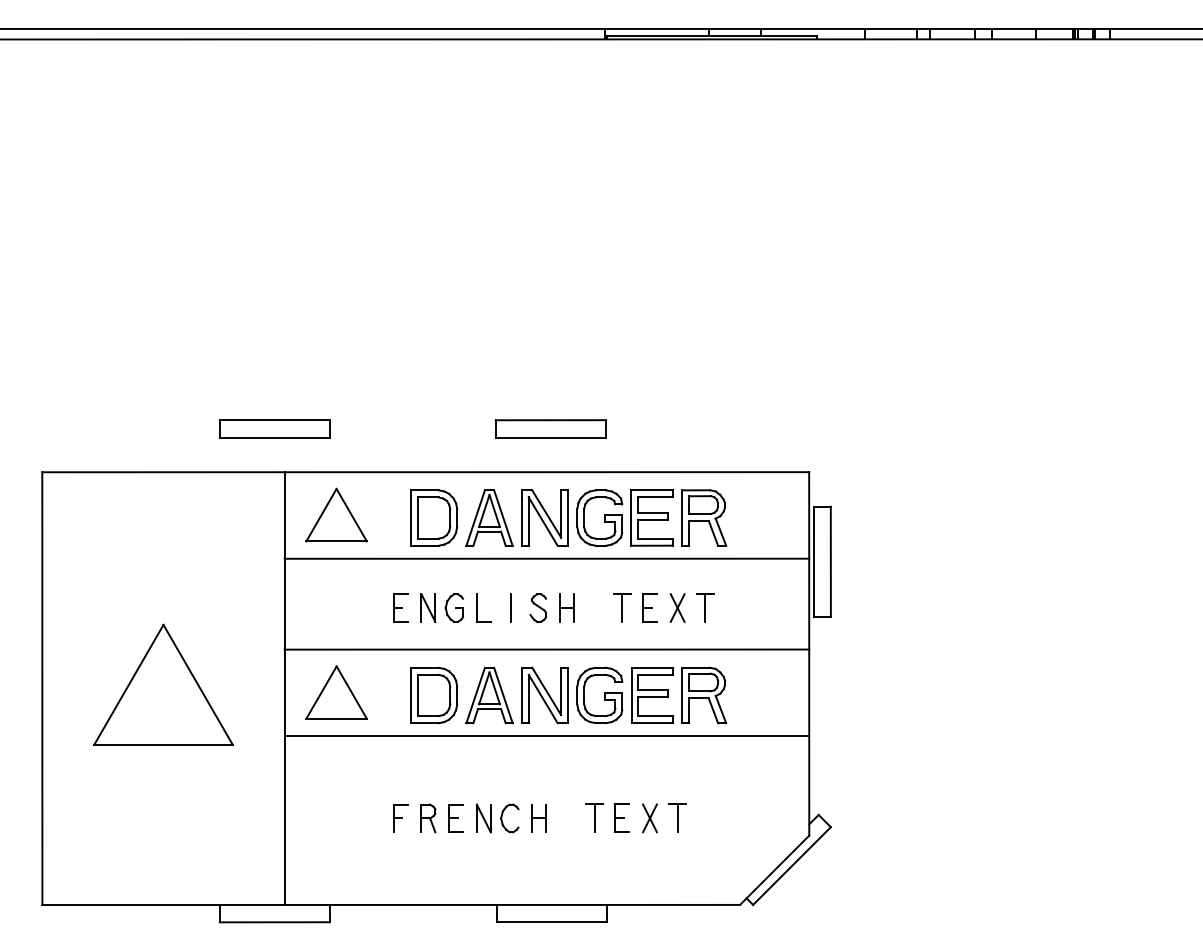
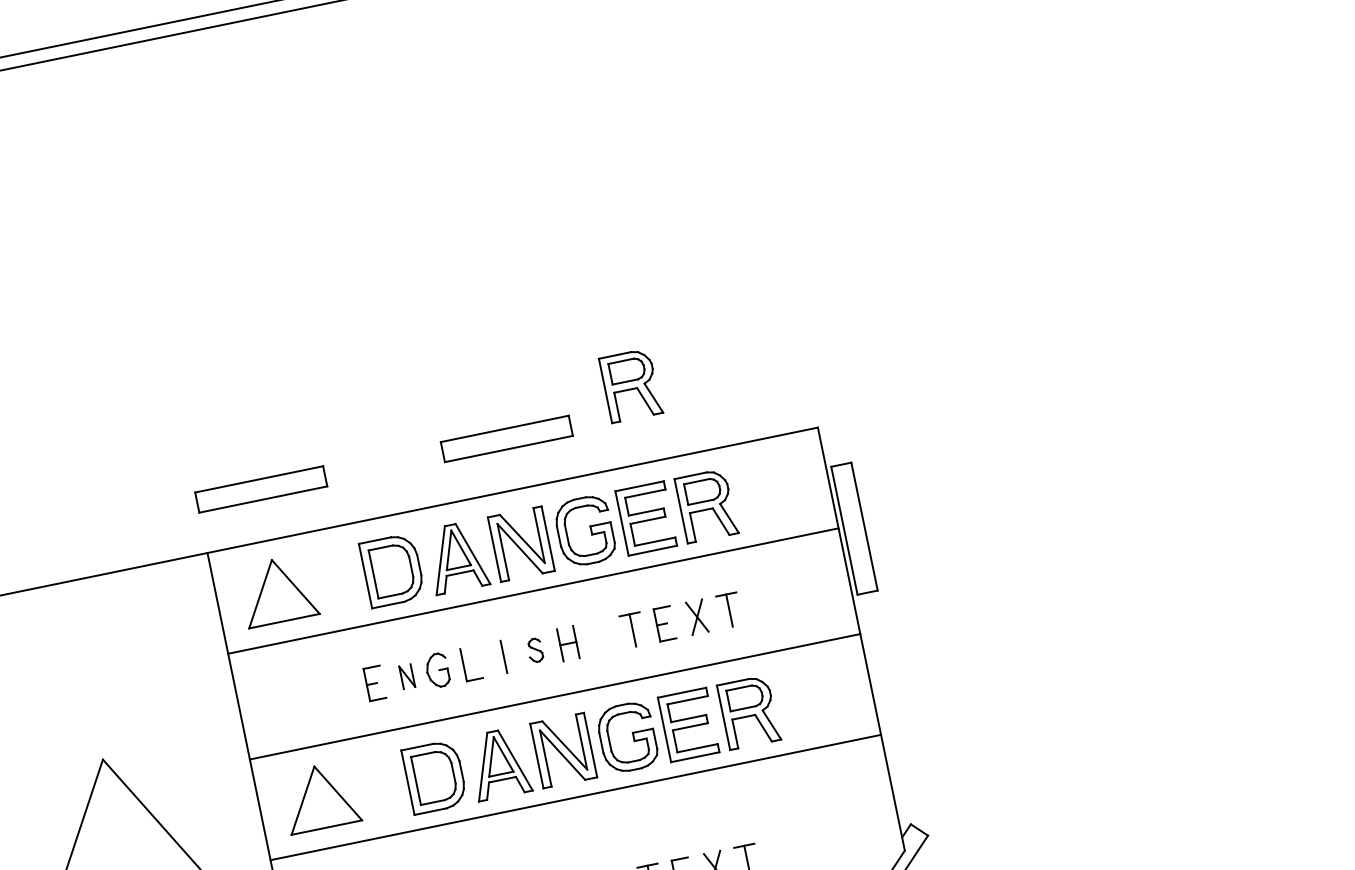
part: (662, 405) -> (631, 385), added
part: (274, 428) -> (260, 489), moved
part: (428, 607) -> (407, 676), size x0.7
part: (538, 607) -> (535, 649), size x0.7

